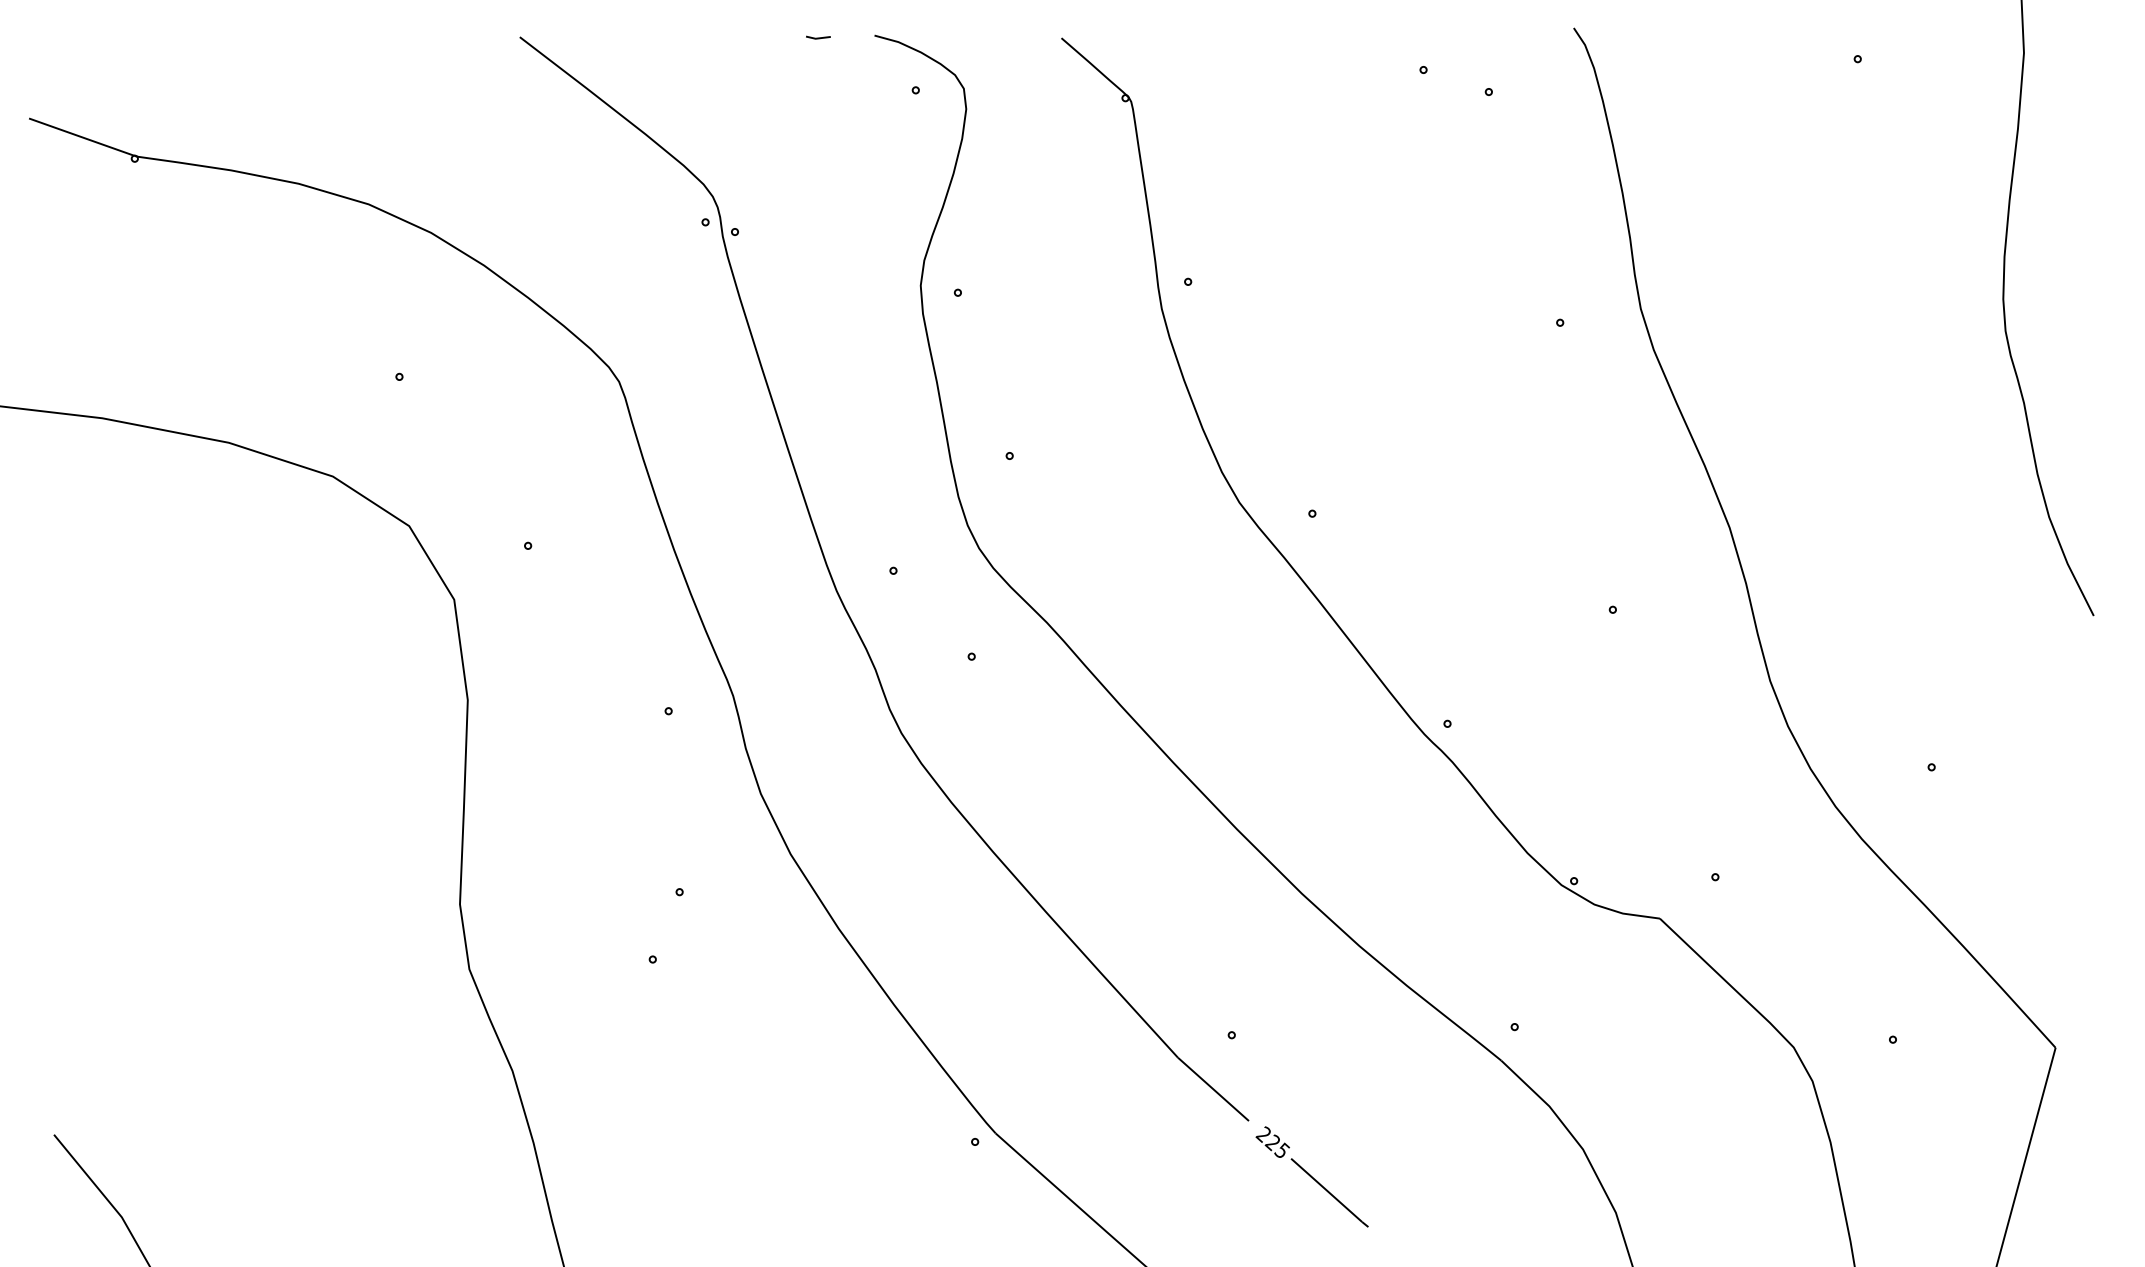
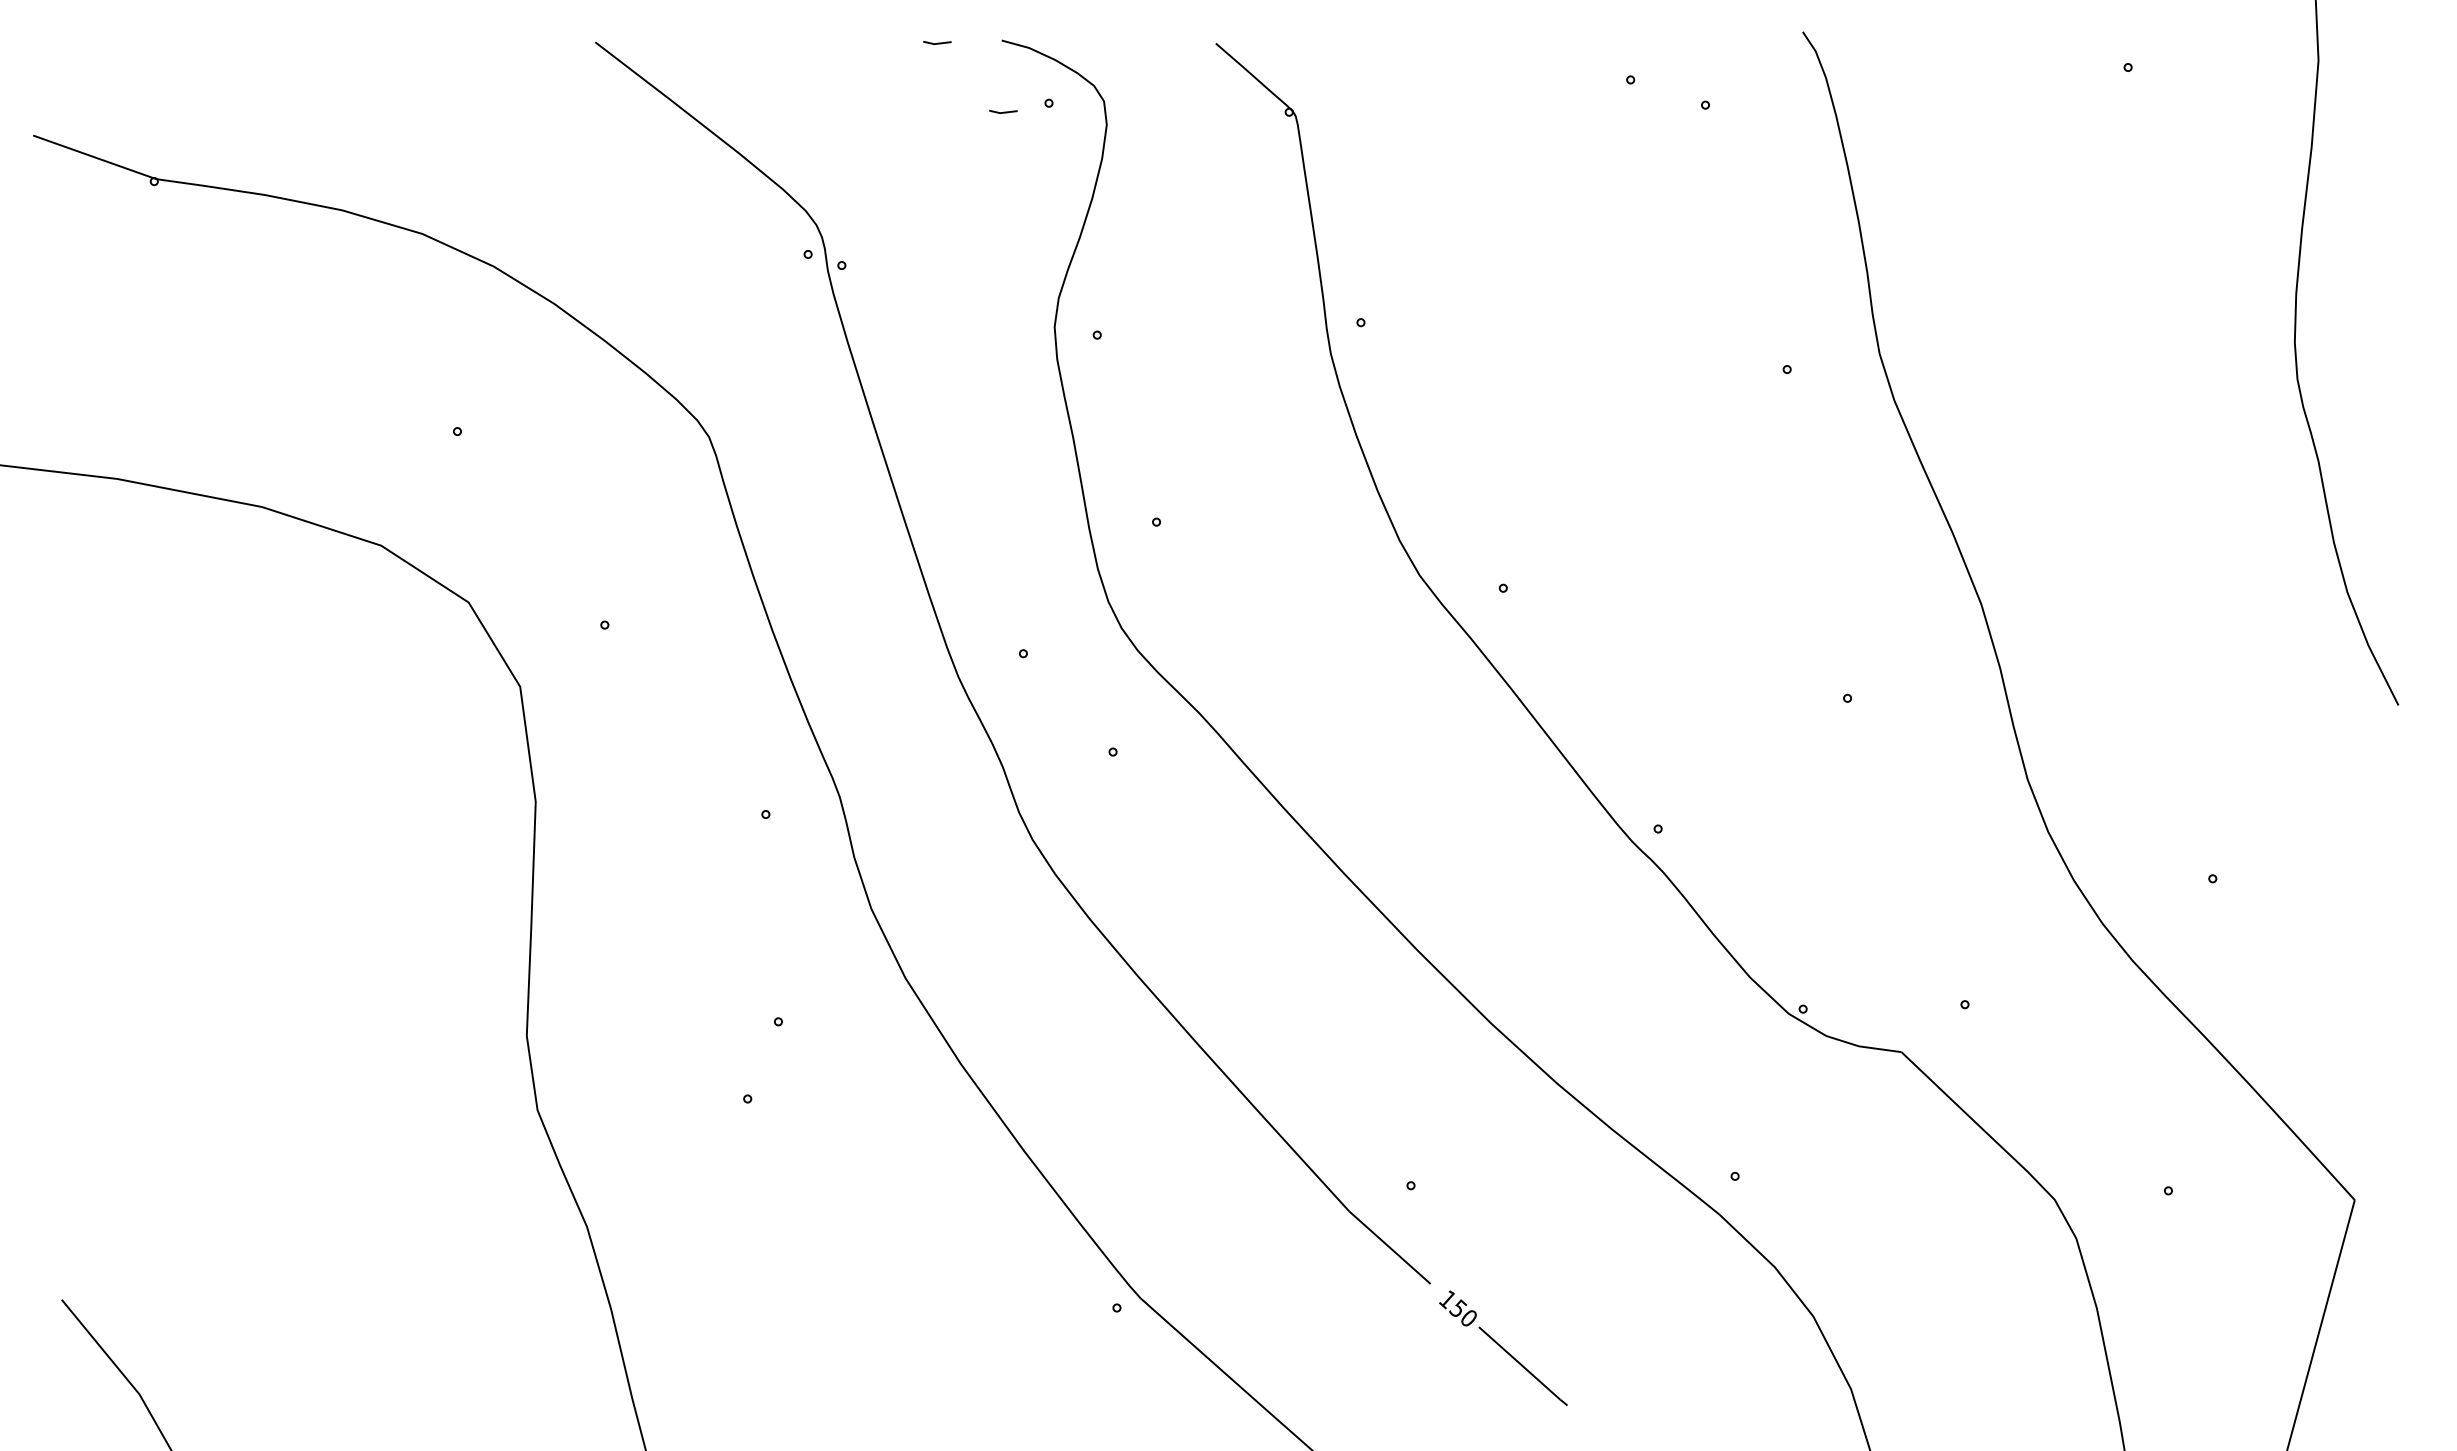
line: (876, 97) -> (1003, 111), added
text: (1272, 1142) -> (1457, 1308), 225 -> 150

